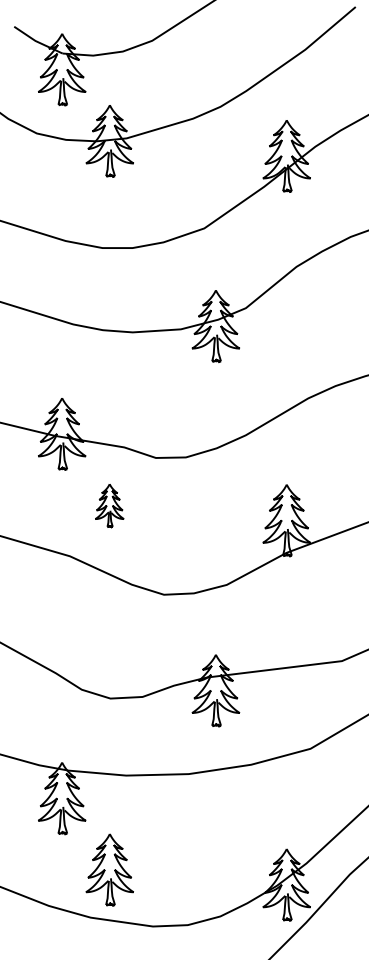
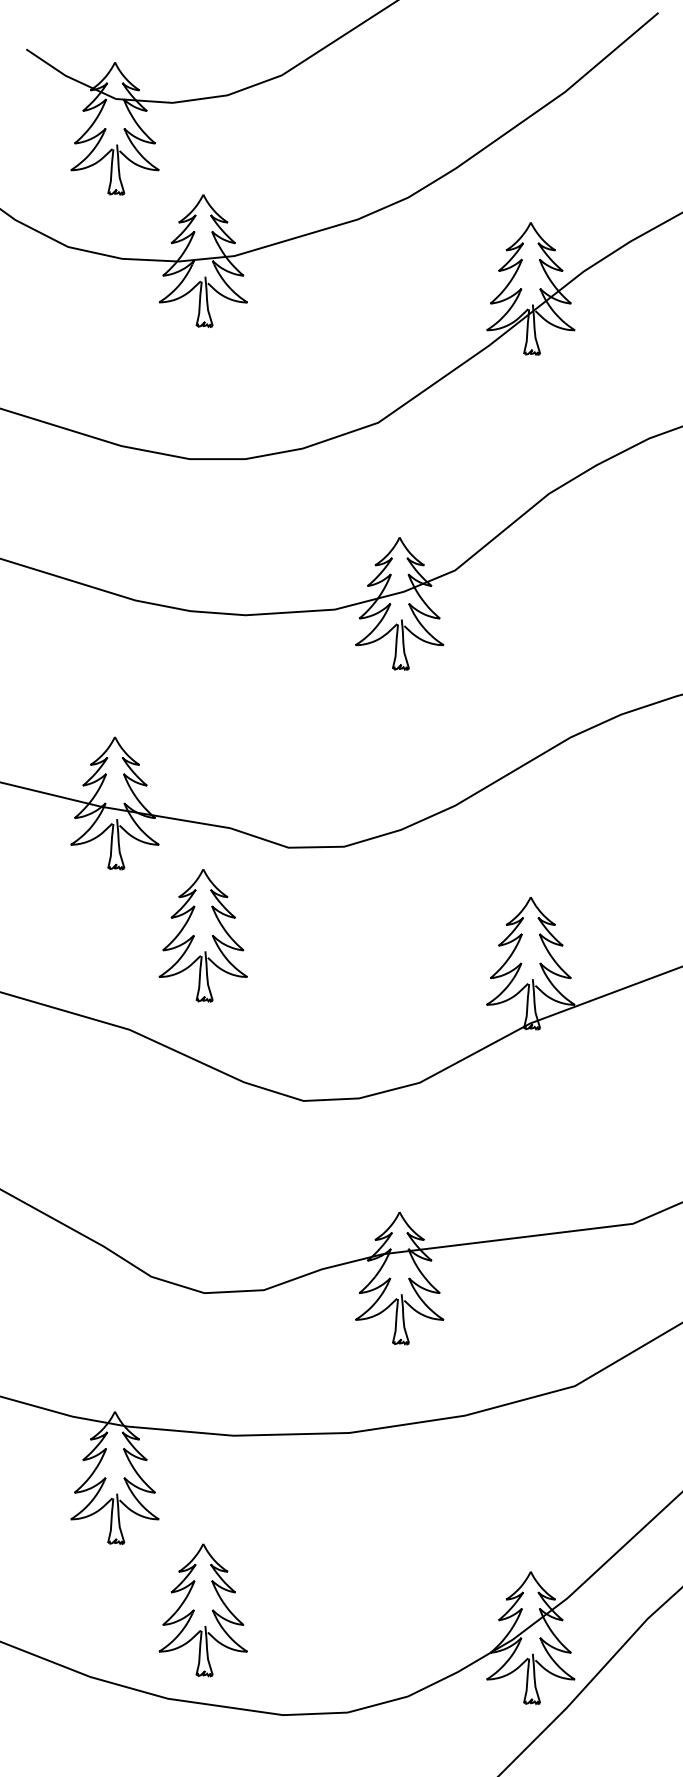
part: (109, 505) -> (202, 935), size x1.67

